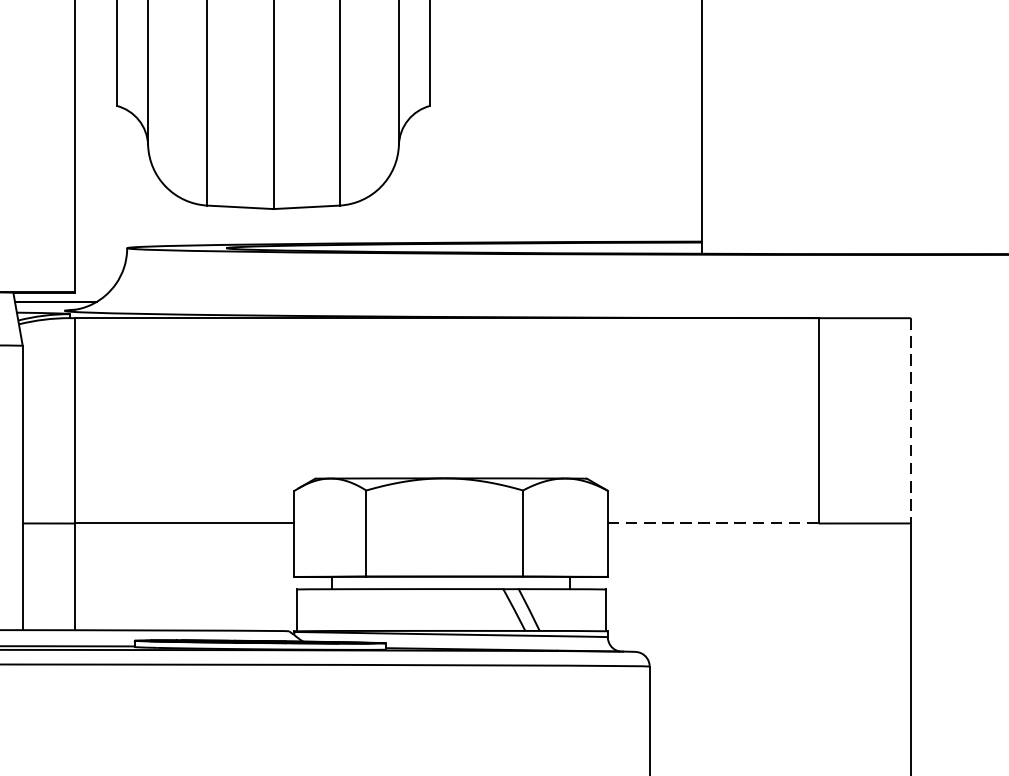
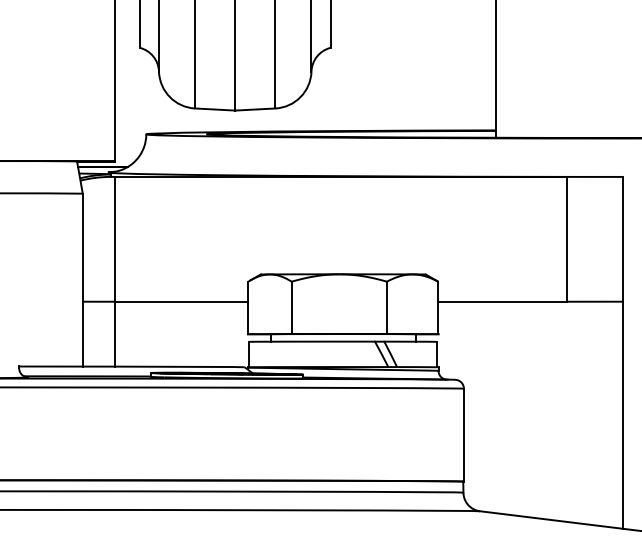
line: (910, 421) -> (622, 239), dashed -> solid
line: (714, 523) -> (503, 301), dashed -> solid

